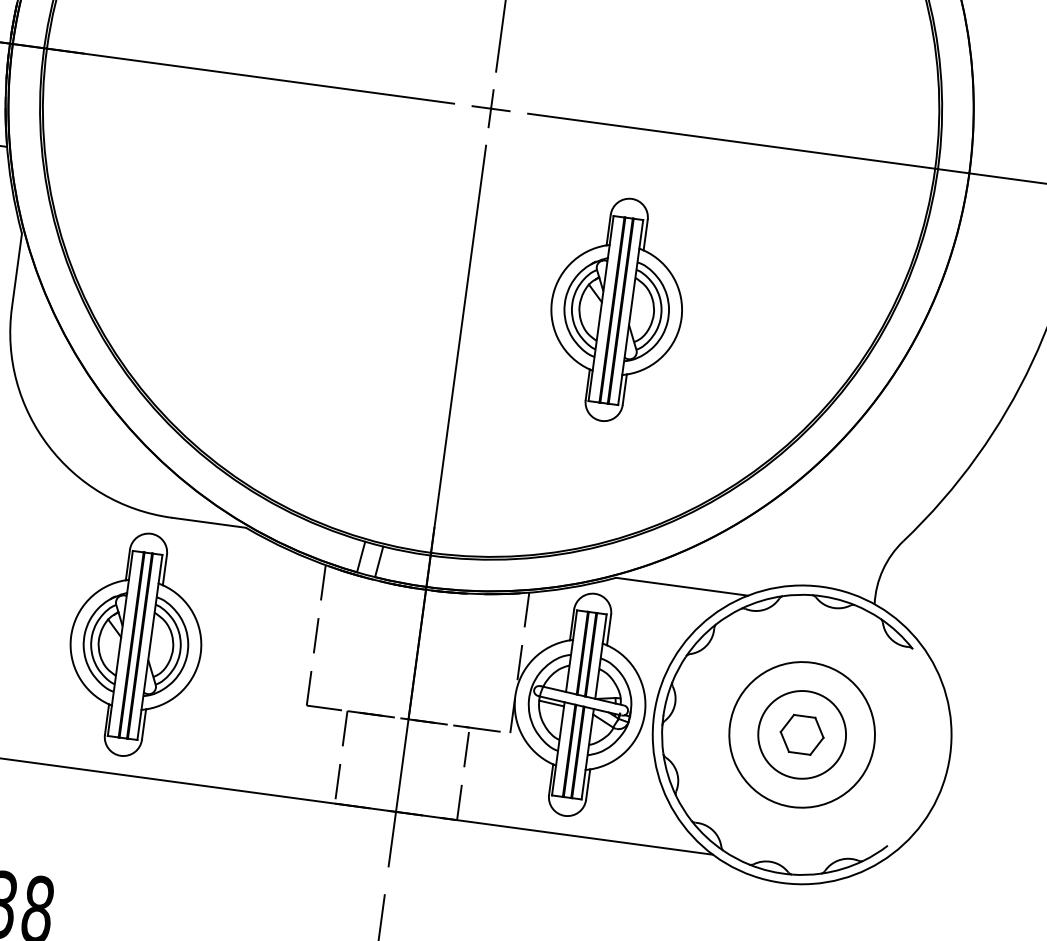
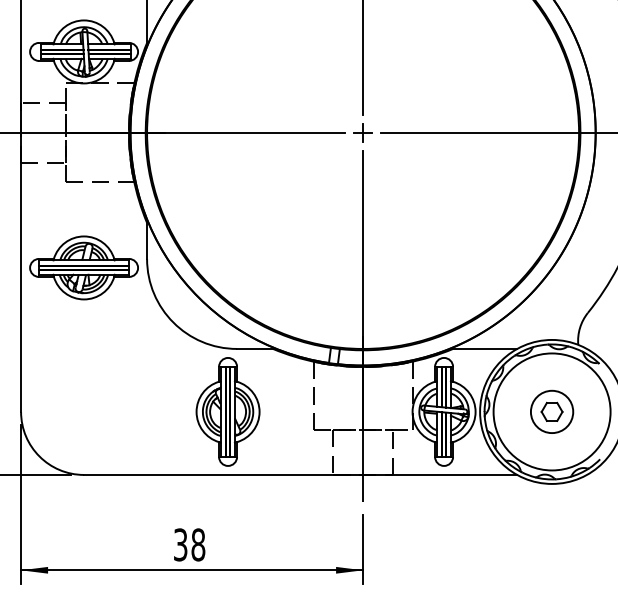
part: (615, 308) -> (435, 220), removed
circle: (801, 733) -> (551, 411), size x1.67

